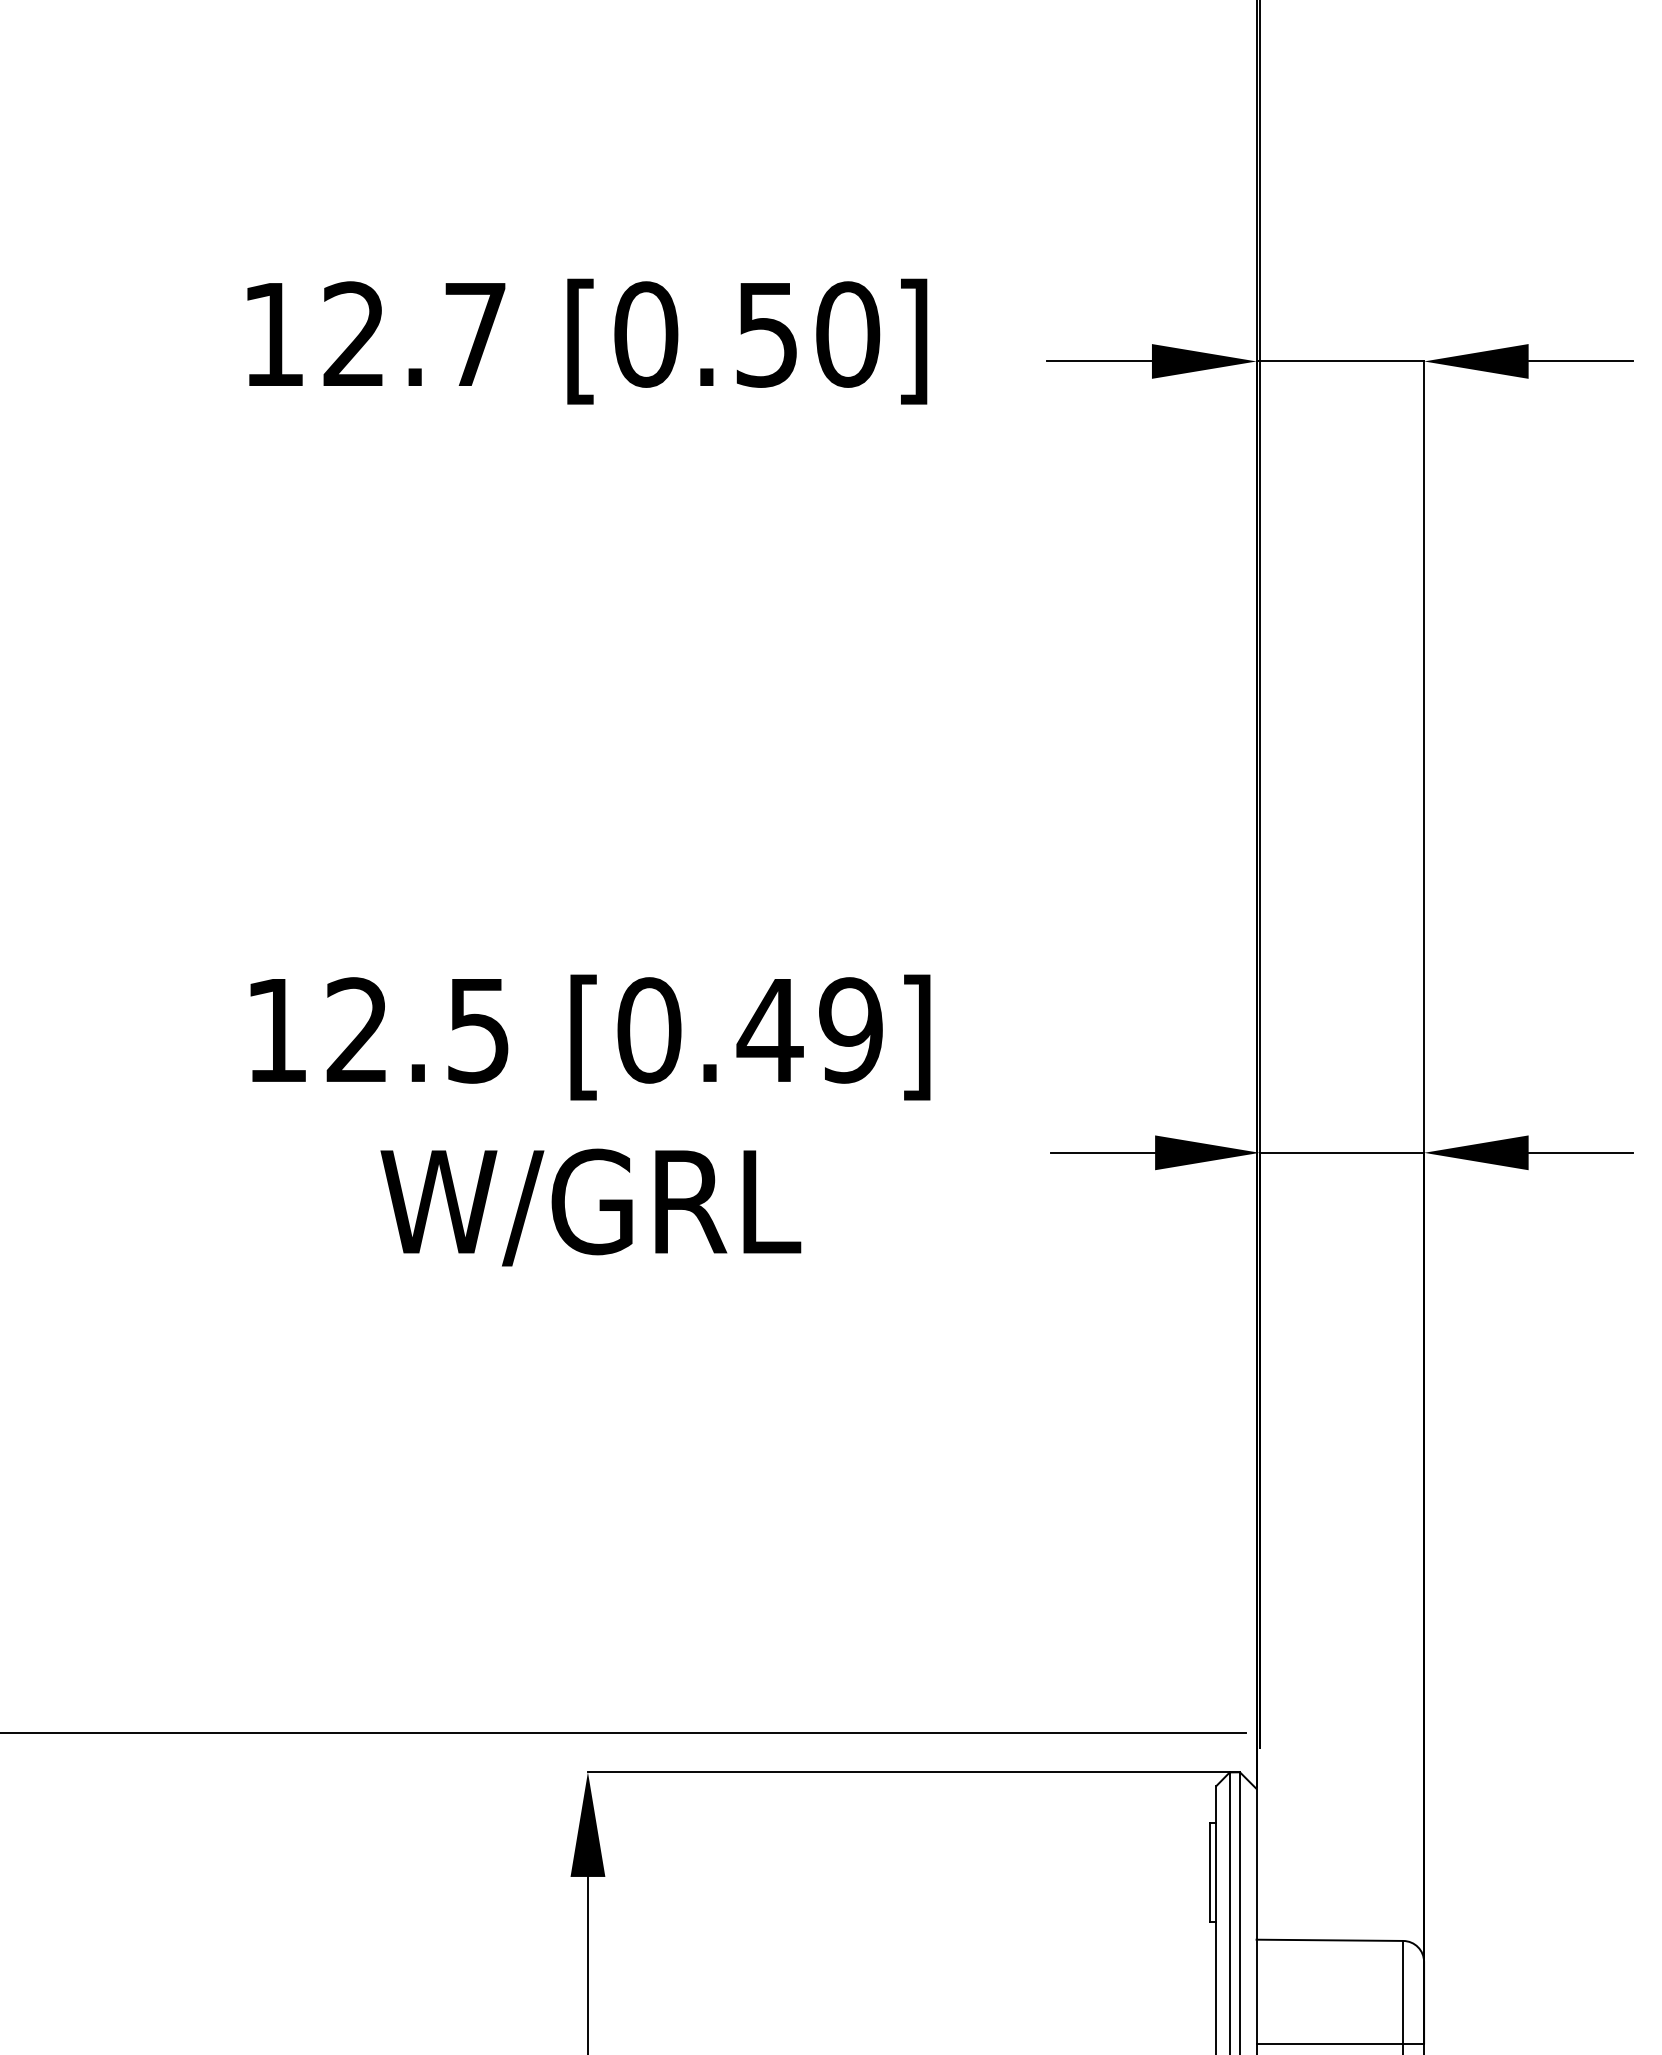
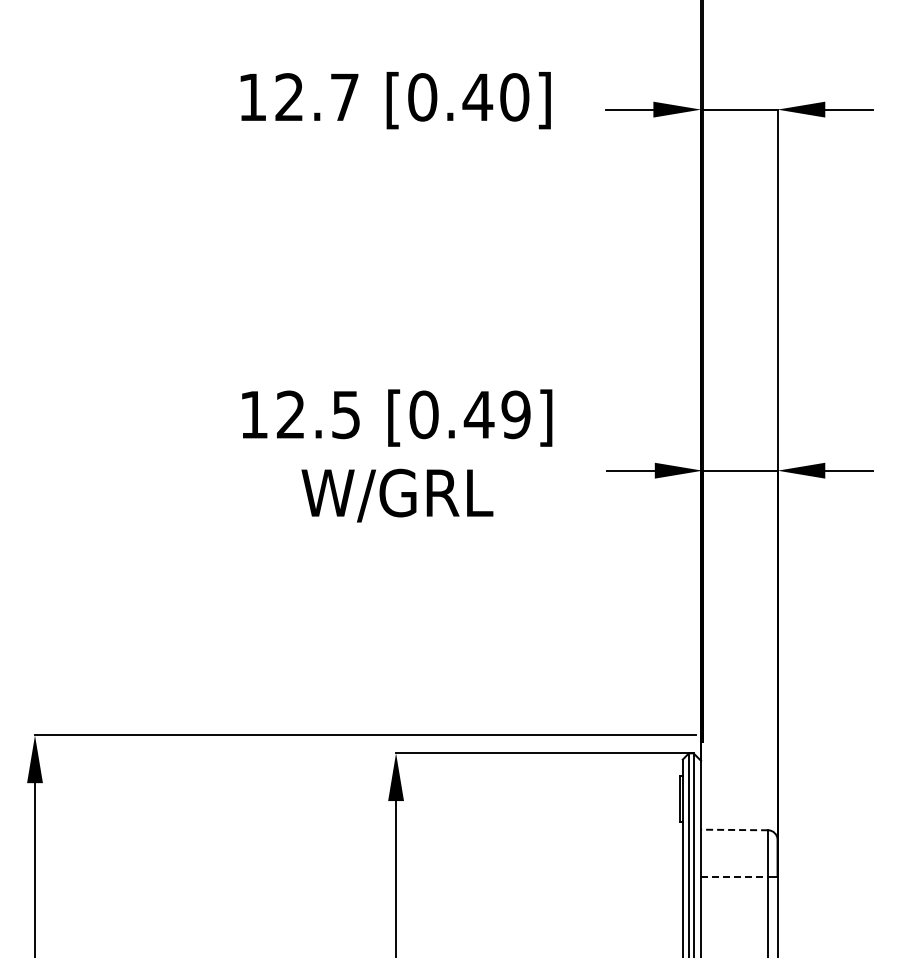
text: (766, 334) -> (477, 97), [0.50] -> [0.40]
line: (1329, 1939) -> (734, 829), solid -> dashed
line: (1331, 2044) -> (735, 877), solid -> dashed

